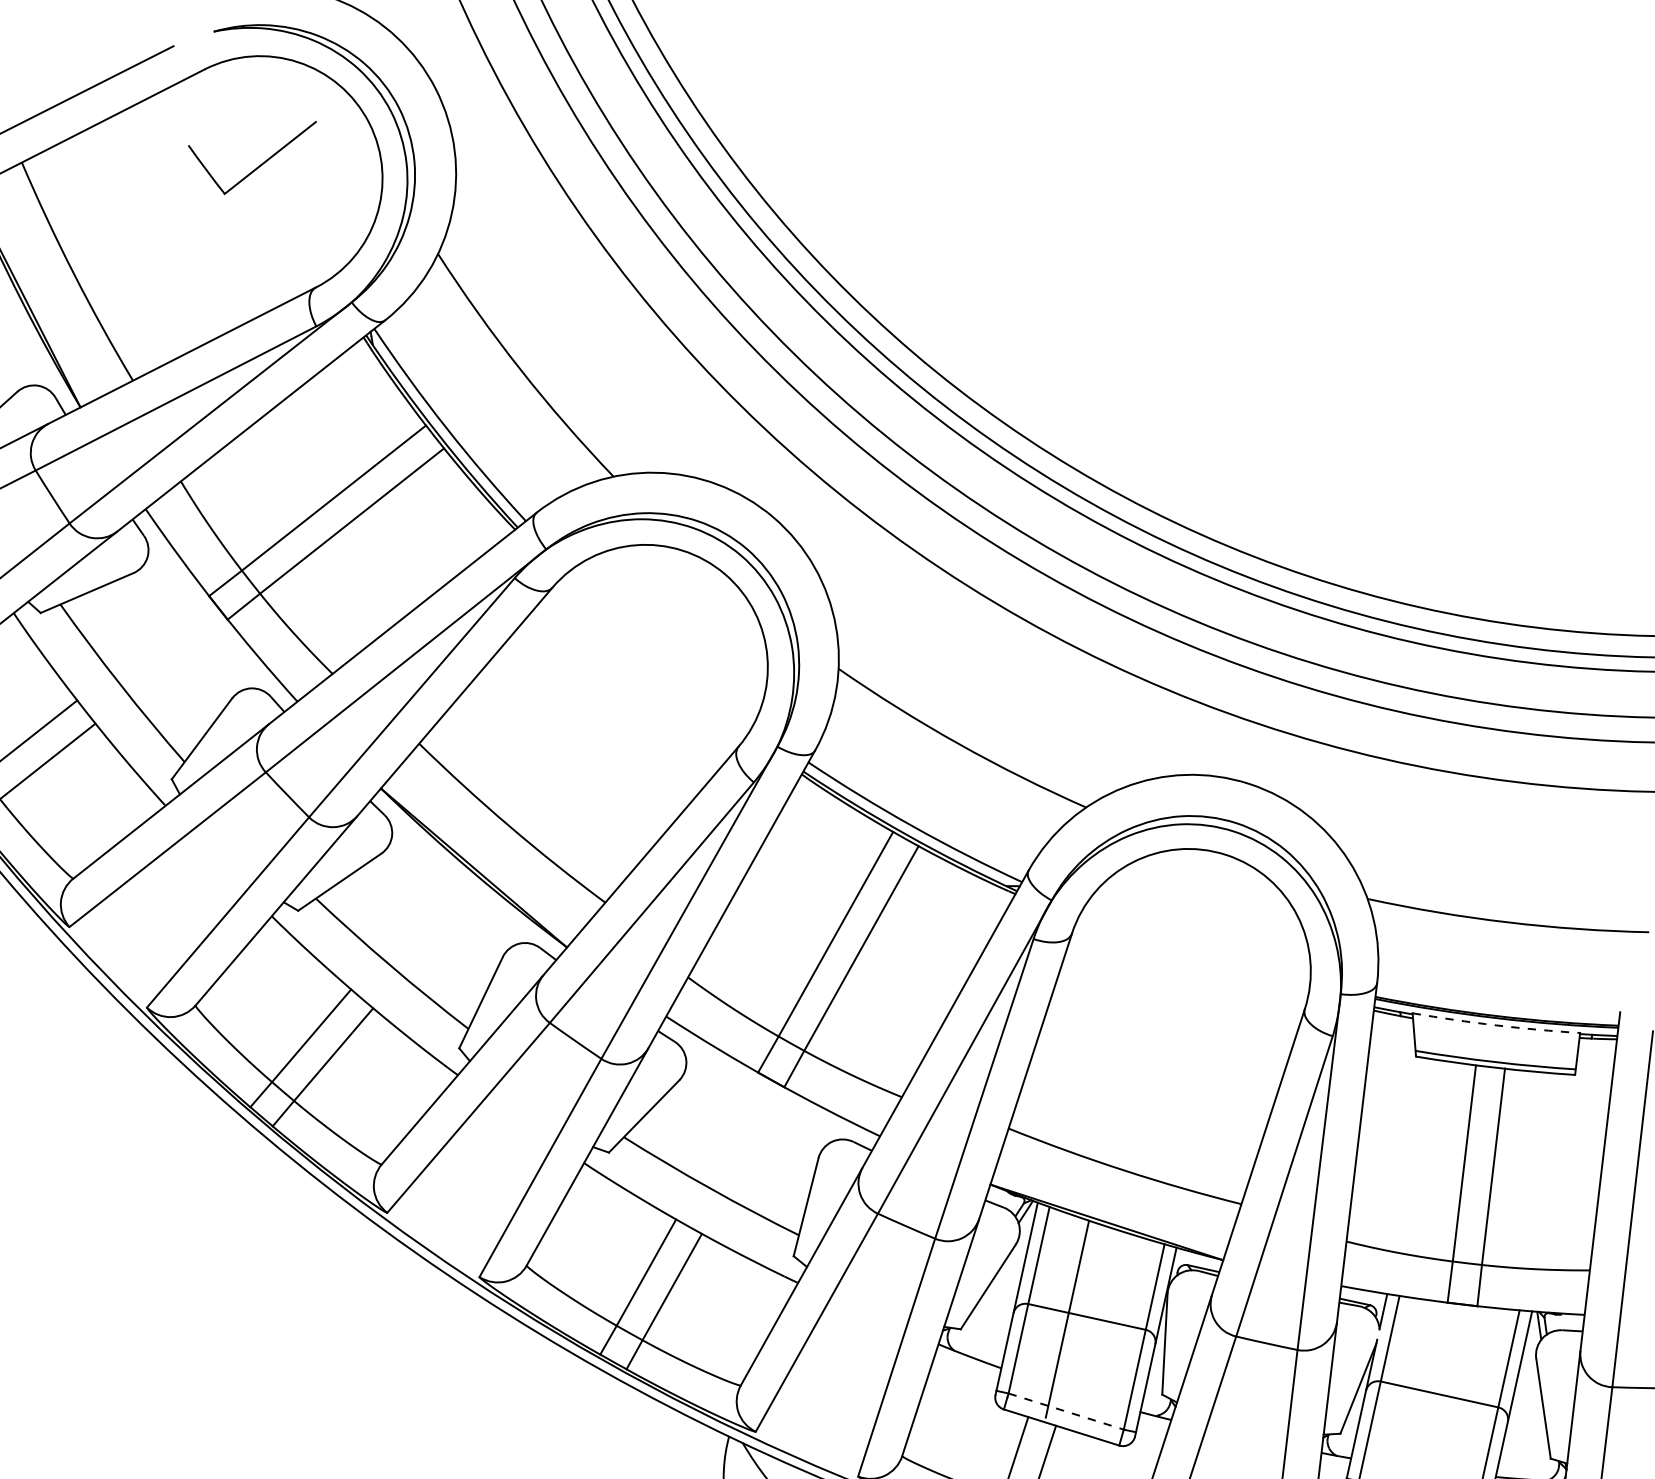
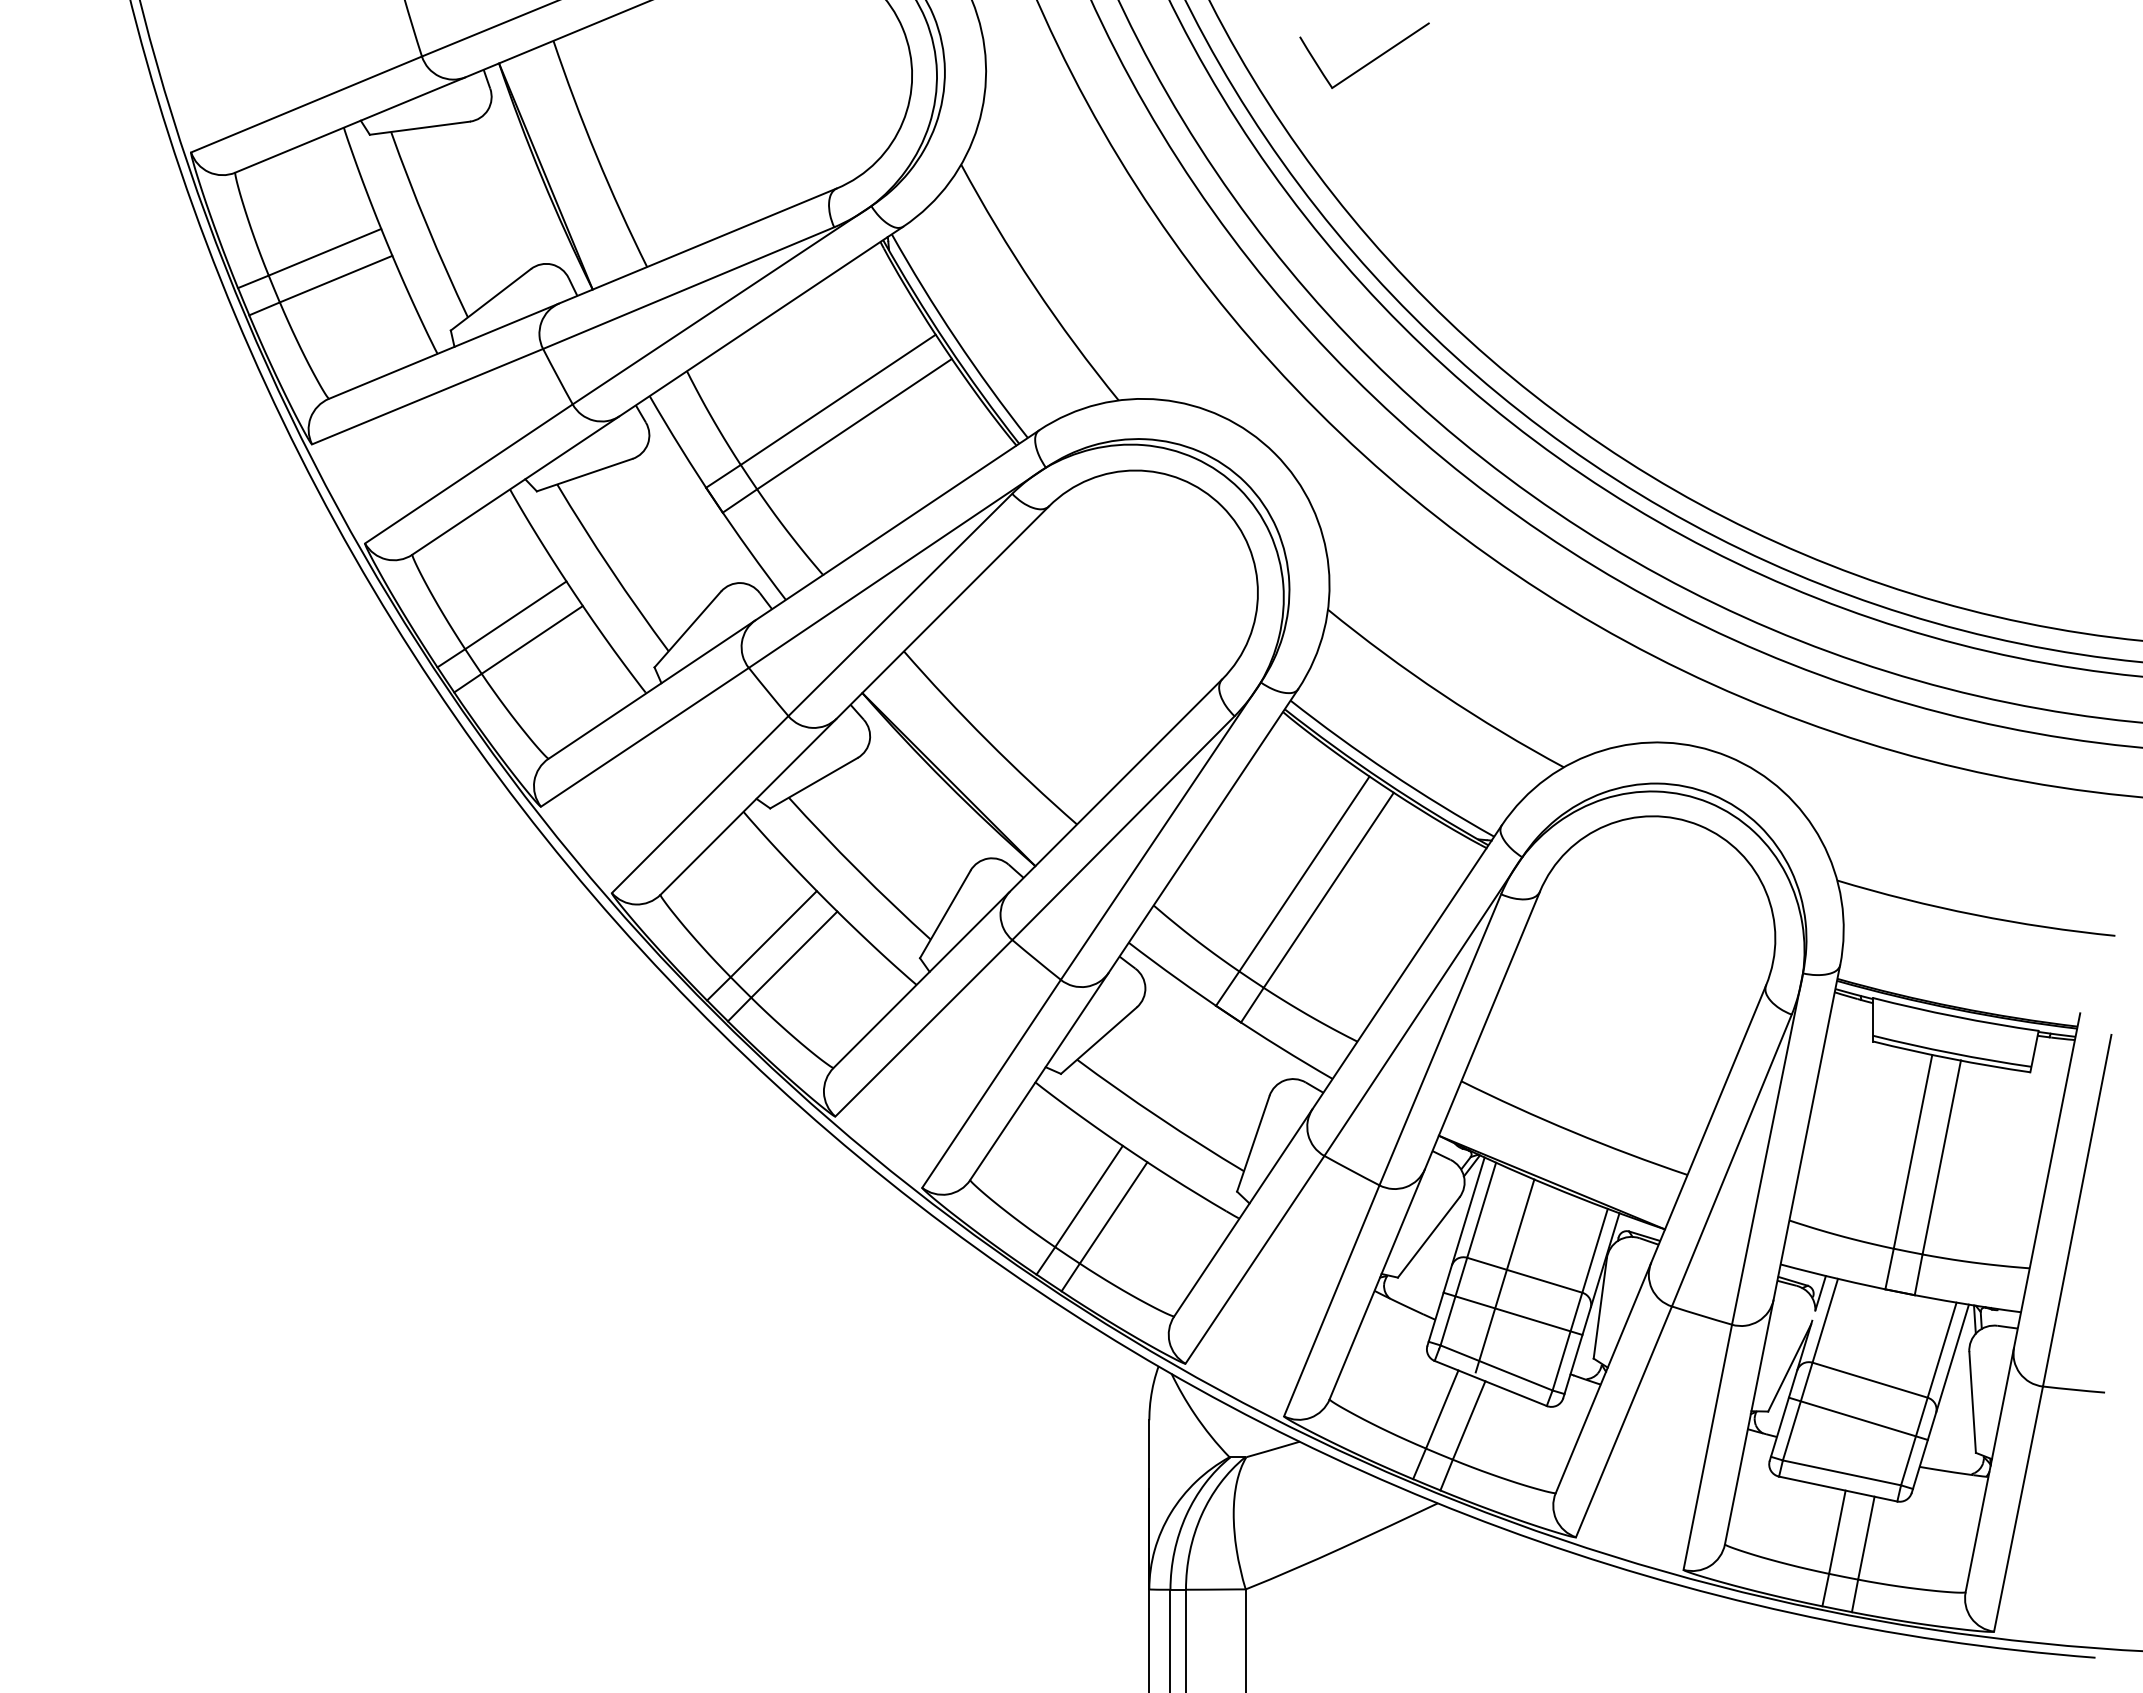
part: (258, 165) -> (1368, 62), moved
arc: (1496, 1025) -> (1955, 1016), dashed -> solid
line: (1077, 1356) -> (1512, 1313), added
line: (1067, 1412) -> (1497, 1368), dashed -> solid
line: (1429, 1433) -> (1857, 1418), added

